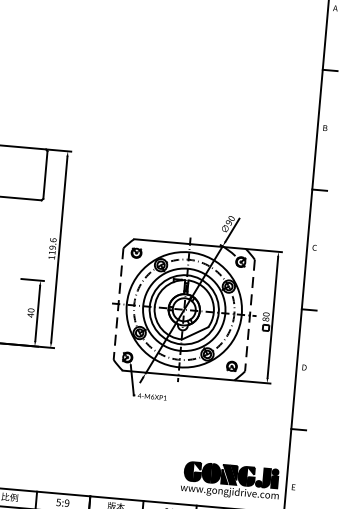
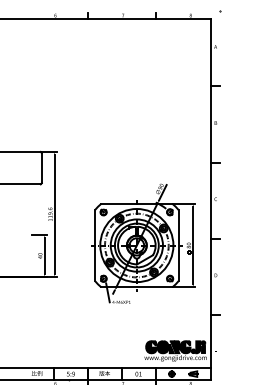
line: (119, 304) -> (95, 245), dashed -> solid
line: (249, 315) -> (178, 245), dashed -> solid

